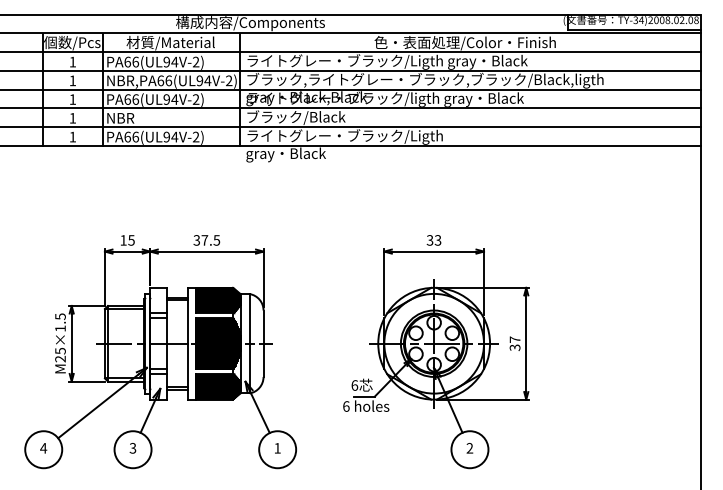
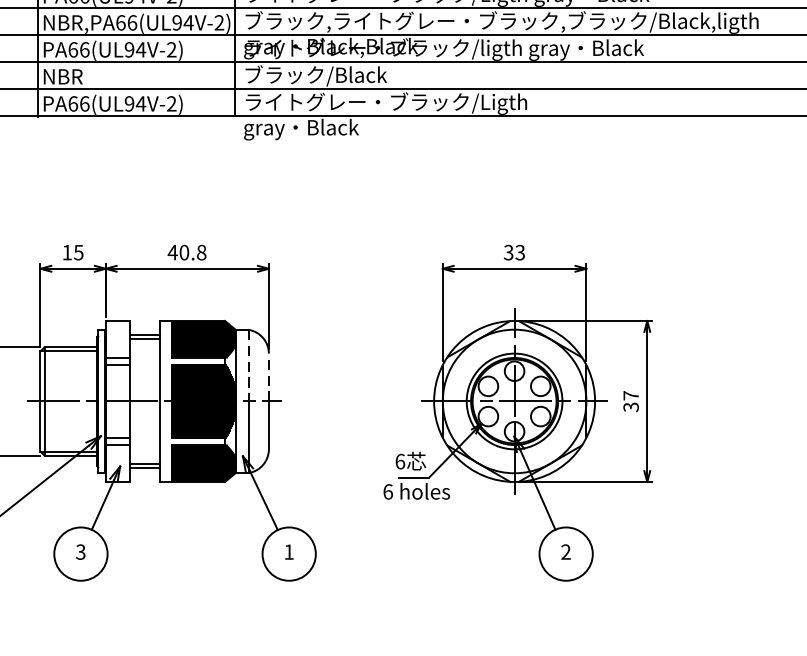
text: (206, 240) -> (186, 252), 37.5 -> 40.8
line: (249, 318) -> (248, 365), solid -> dashed
line: (263, 327) -> (268, 378), solid -> dashed

